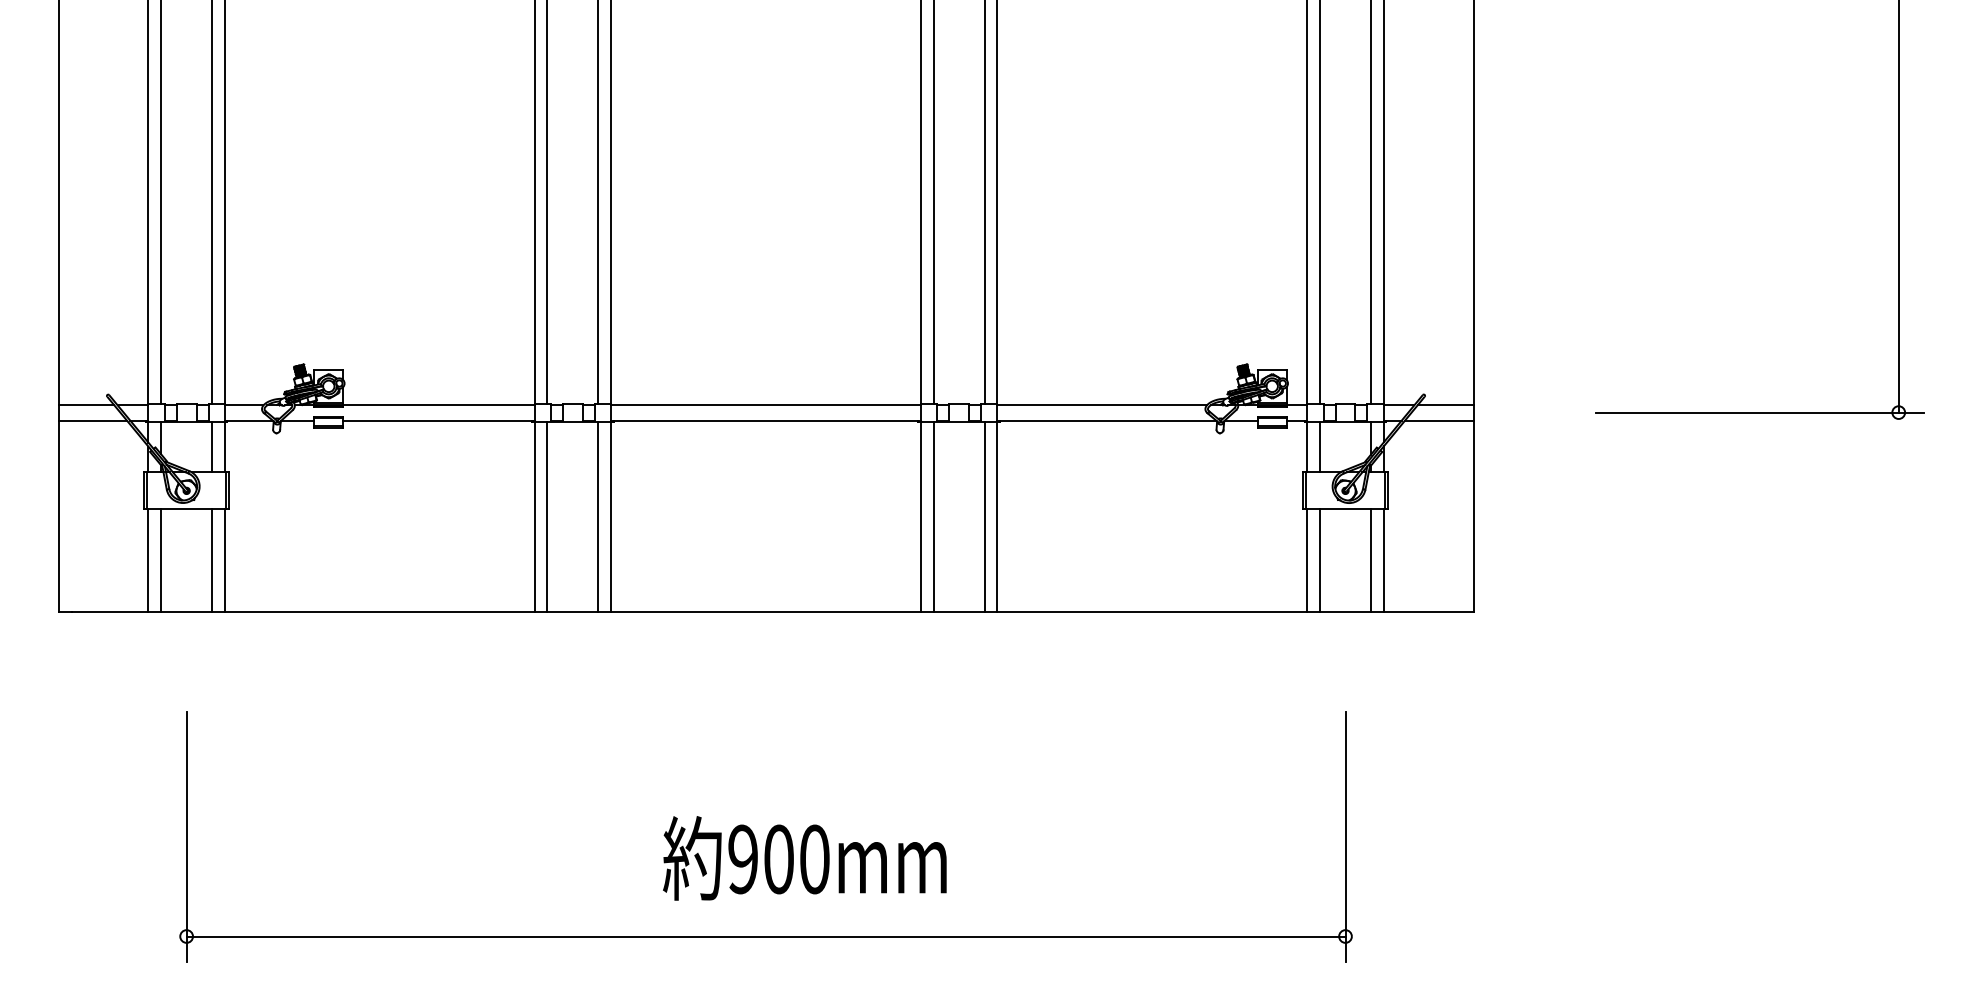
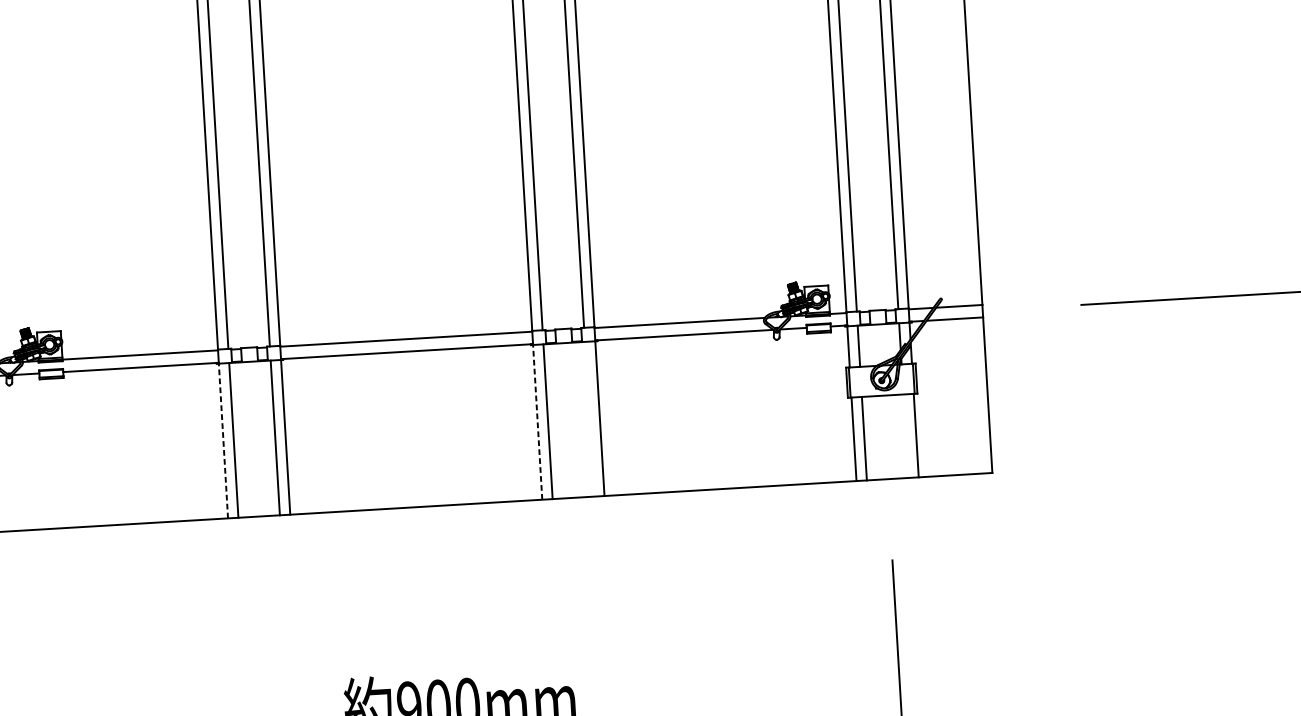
line: (534, 516) -> (223, 440), solid -> dashed
line: (920, 516) -> (537, 422), solid -> dashed
line: (984, 516) -> (589, 418), removed
line: (1371, 560) -> (906, 436), removed

